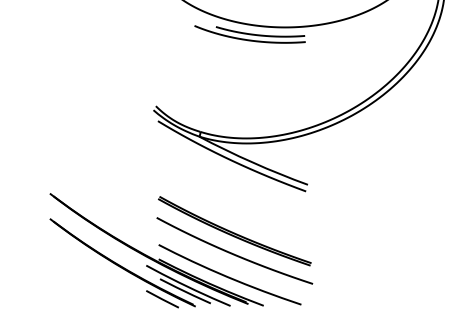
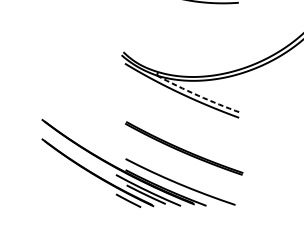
arc: (252, 162) -> (197, 95), solid -> dashed
curve: (232, 252) -> (182, 164), removed

